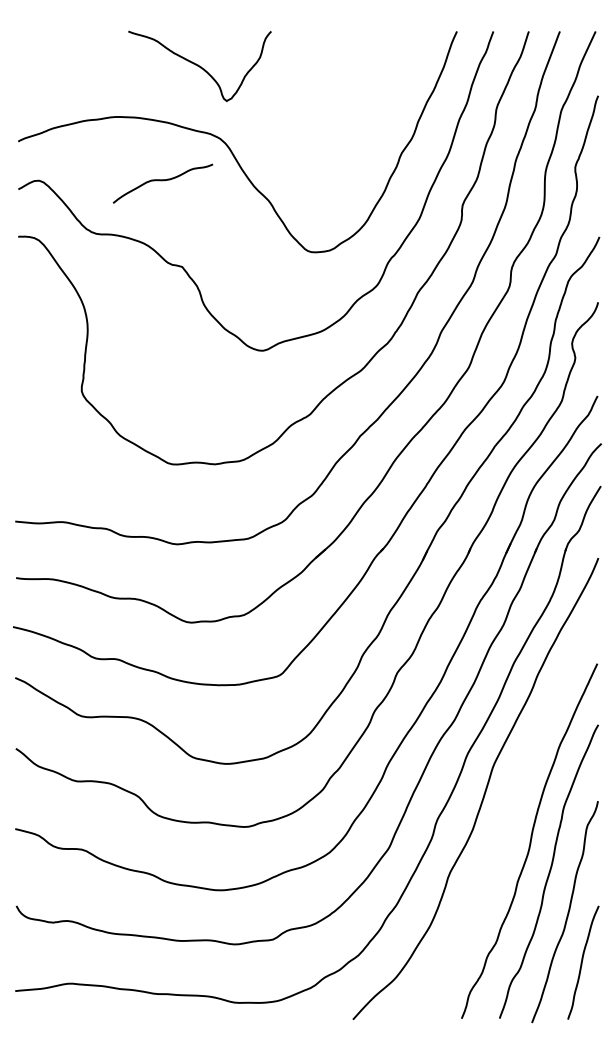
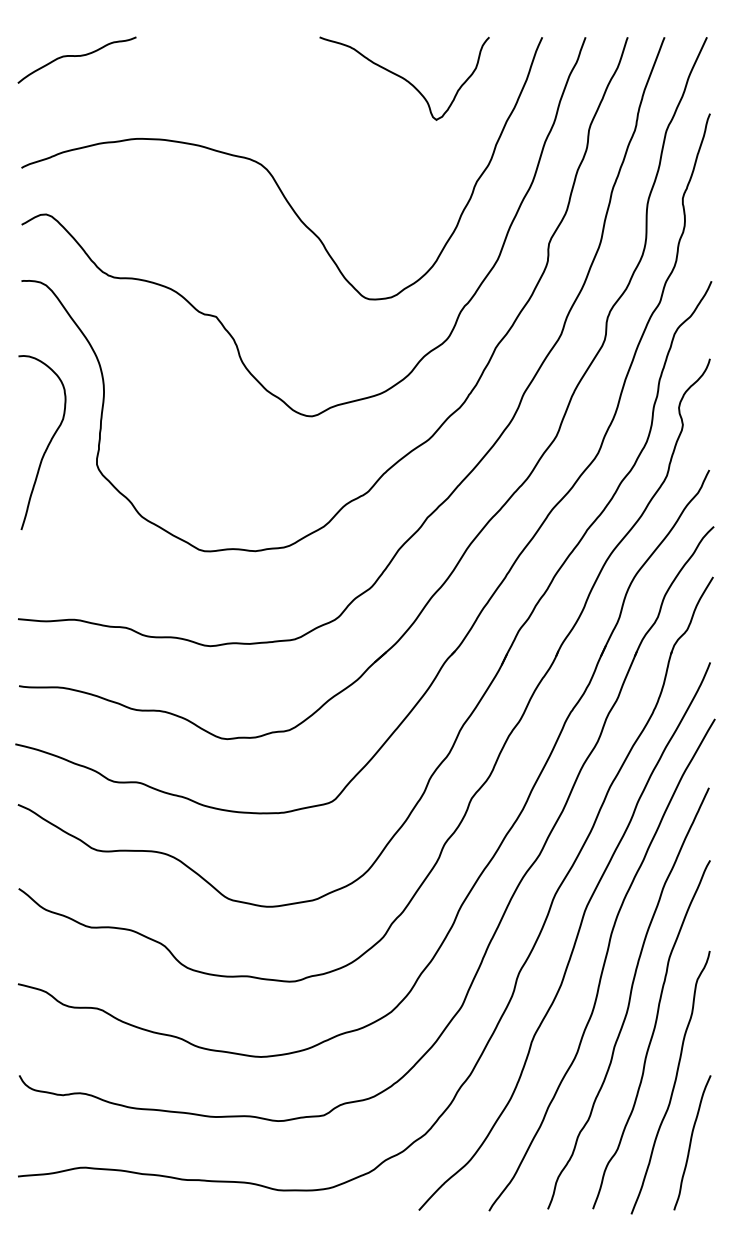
curve: (199, 65) -> (404, 77), moved
curve: (162, 181) -> (76, 57), moved
curve: (39, 375) -> (46, 445), added
curve: (508, 812) -> (603, 964), added

